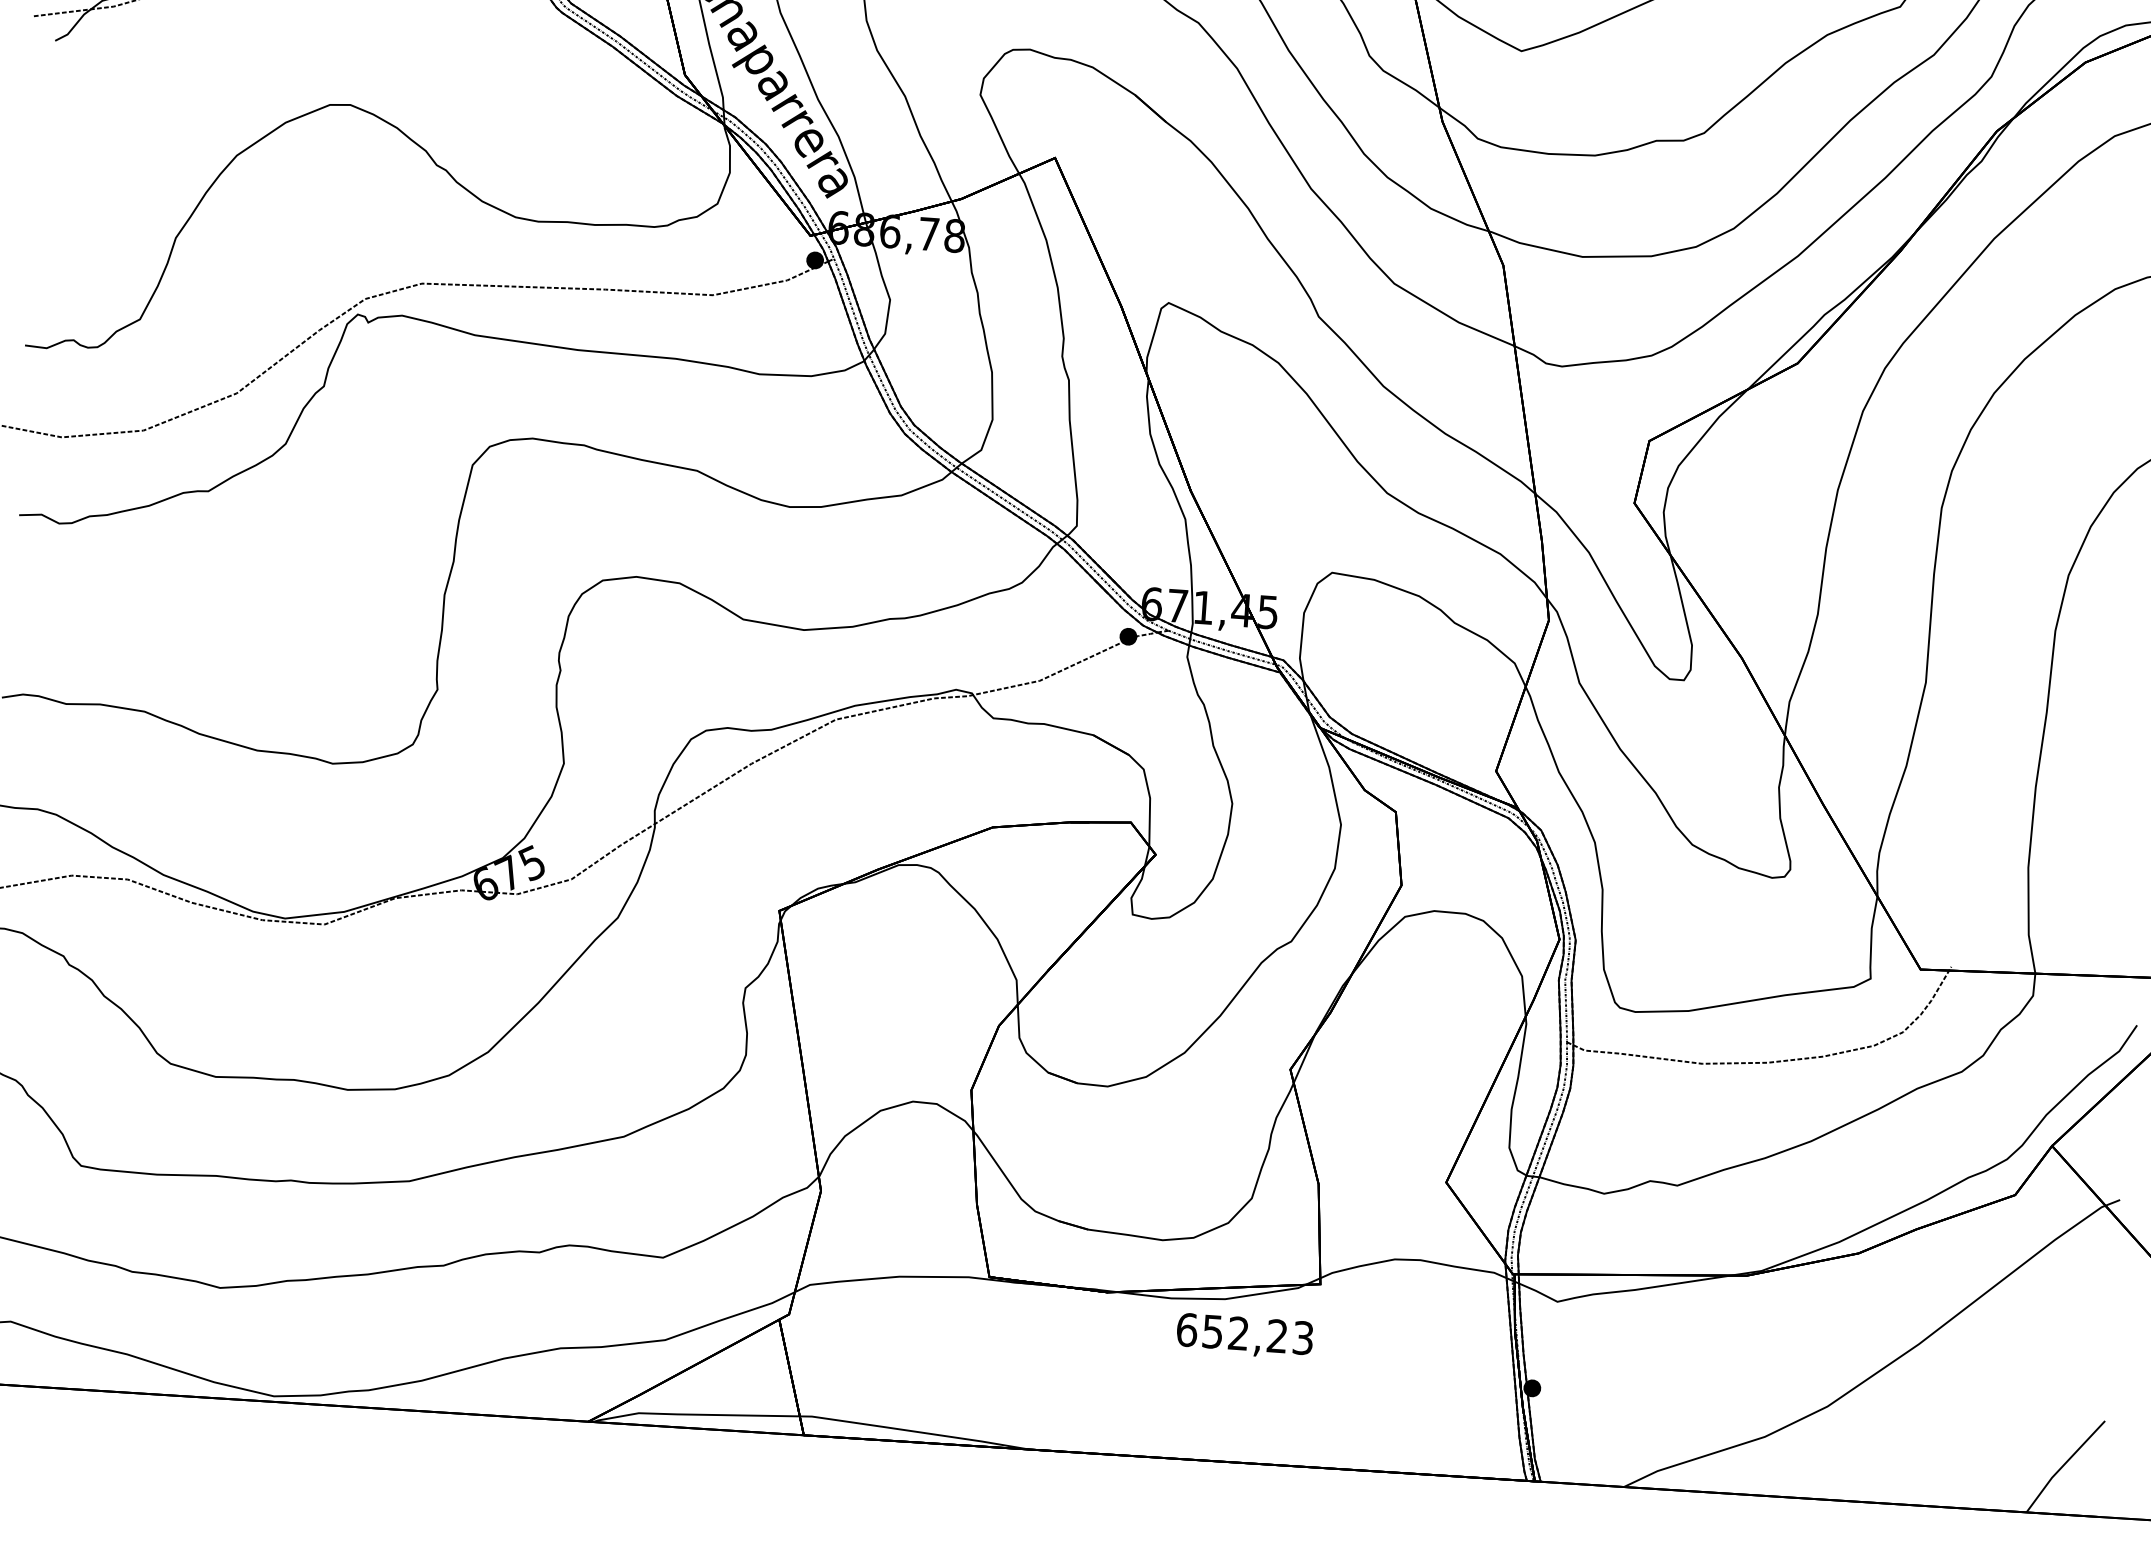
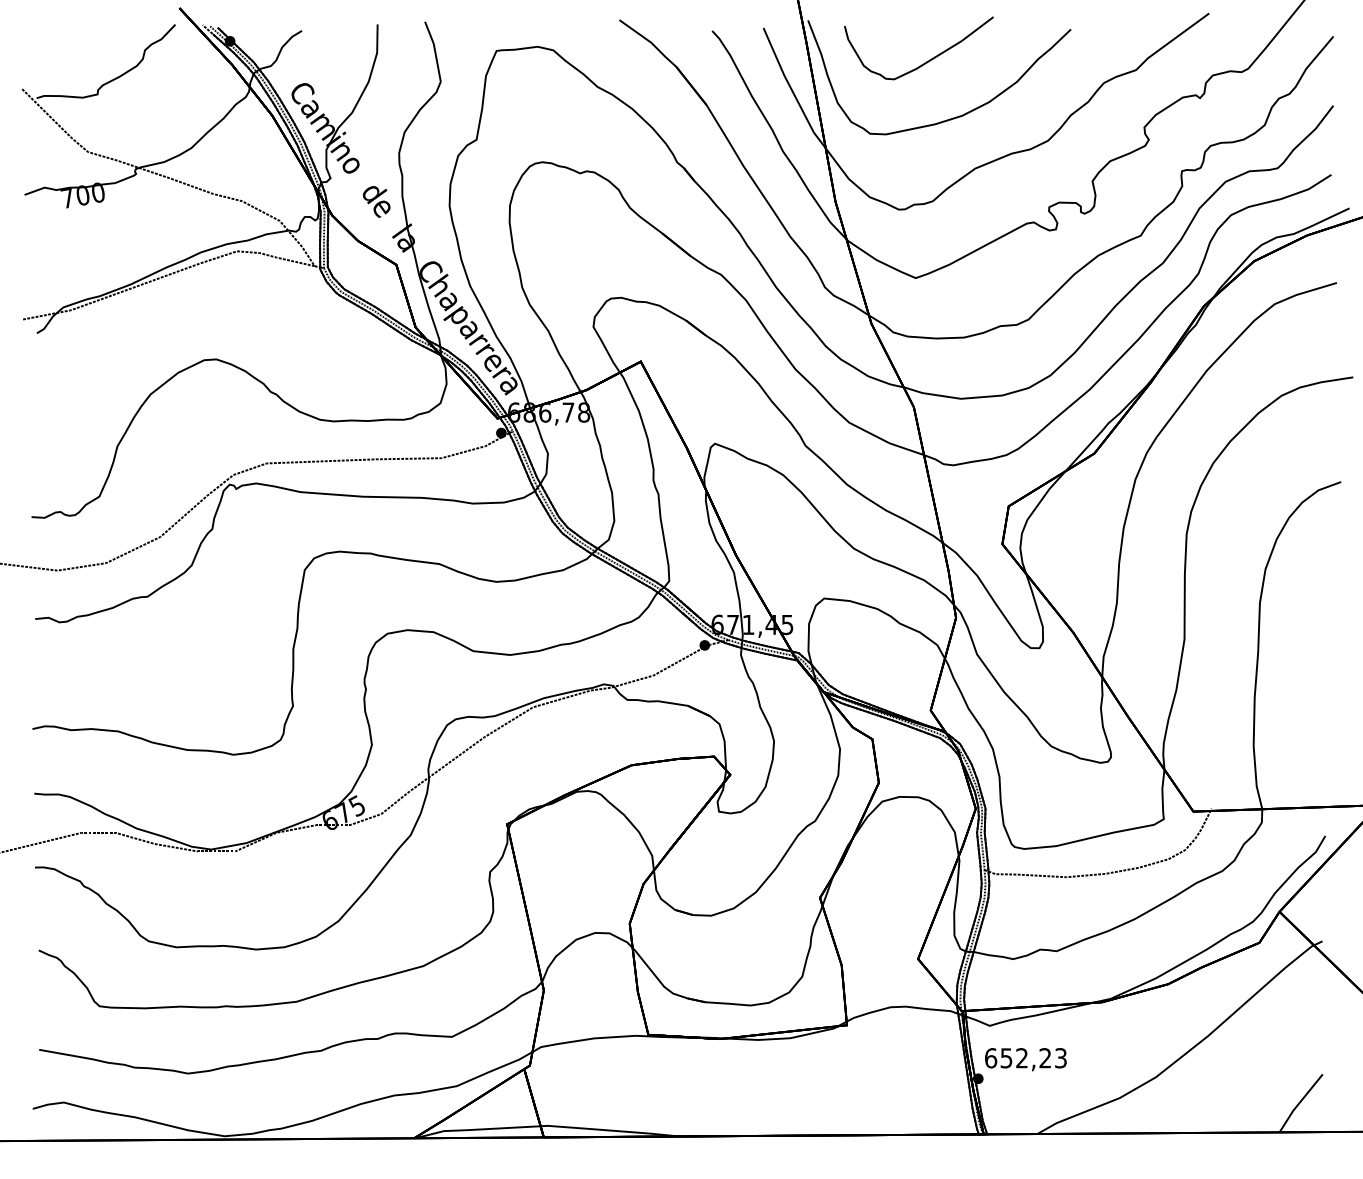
text: (1244, 1336) -> (1025, 1059), moved

